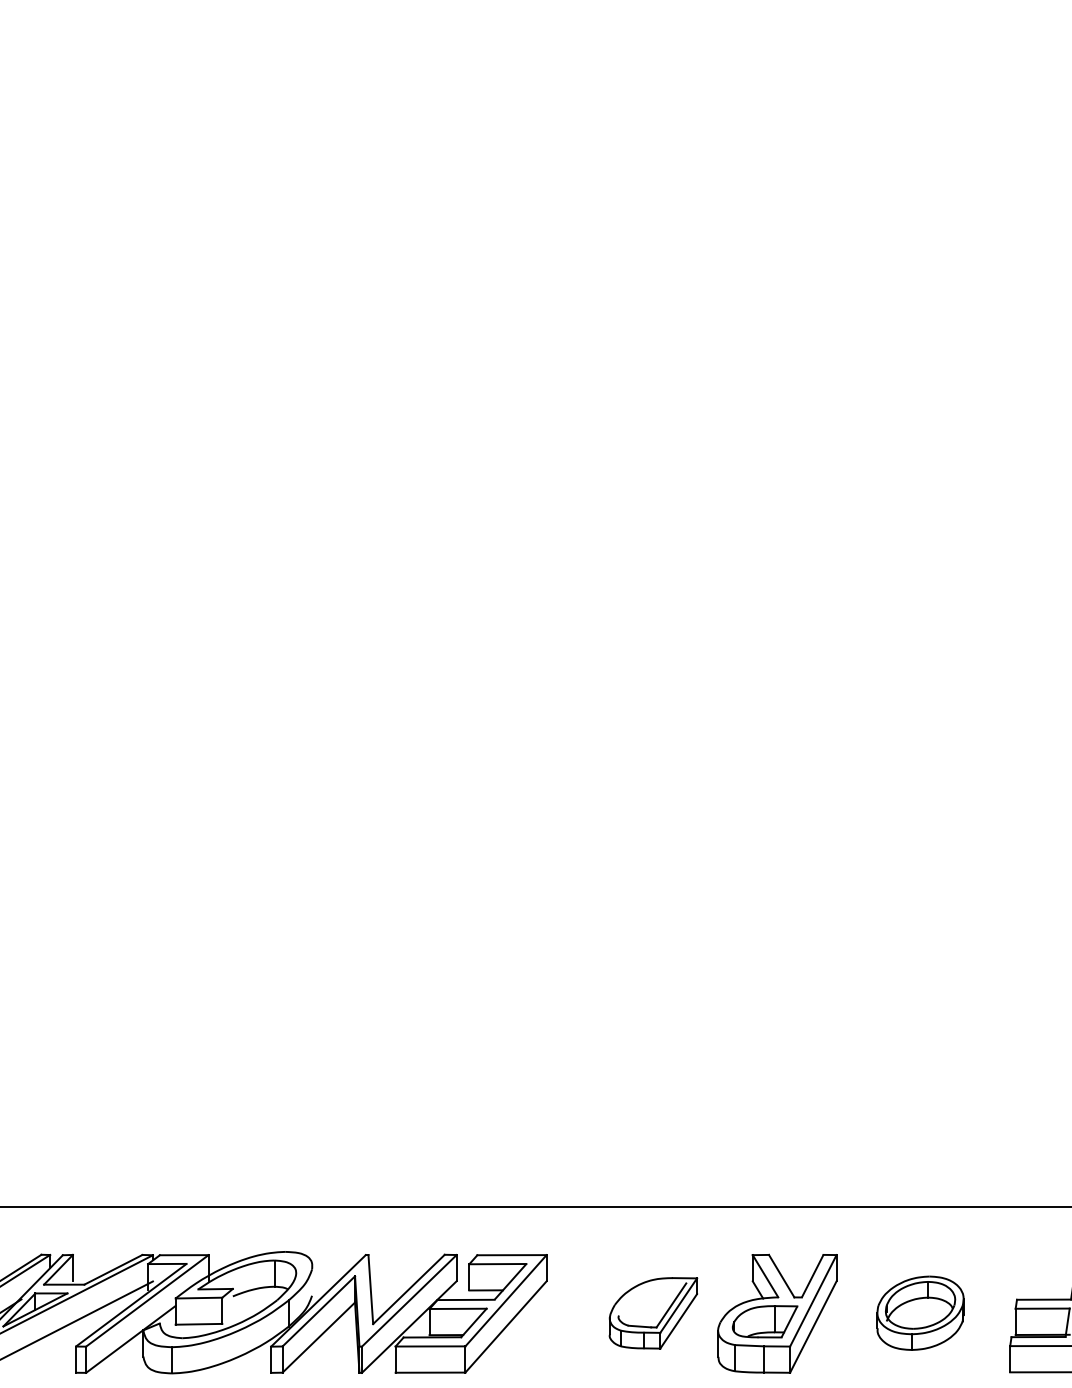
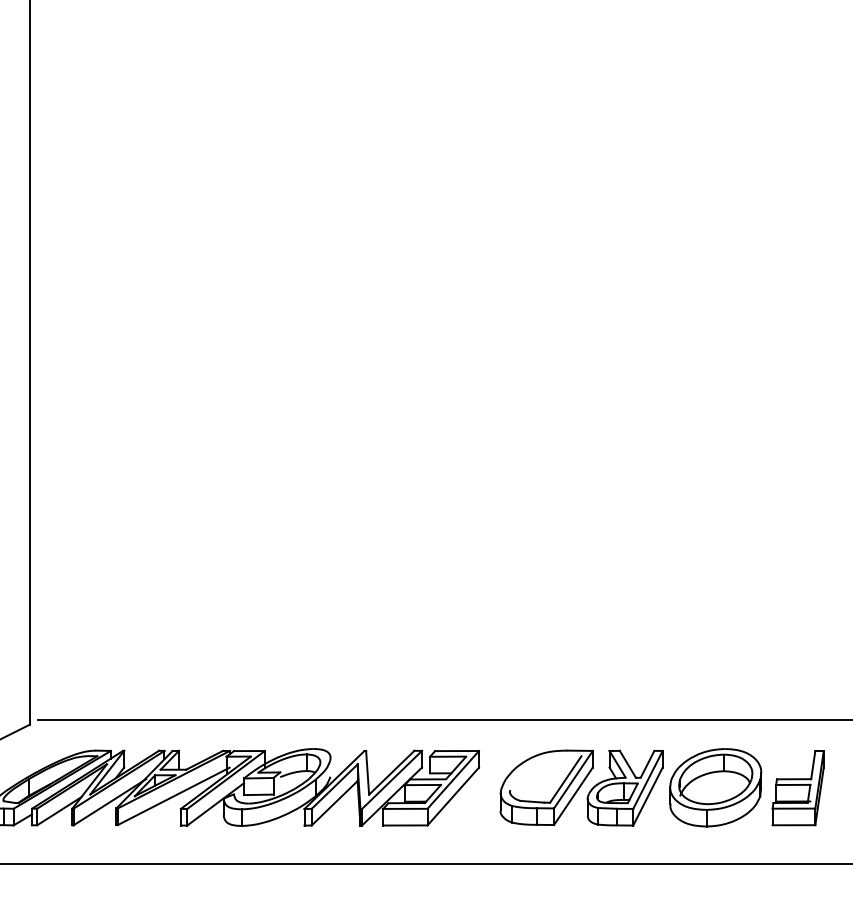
part: (653, 1312) -> (546, 787), size x1.67
part: (919, 1312) -> (715, 787), size x1.67

